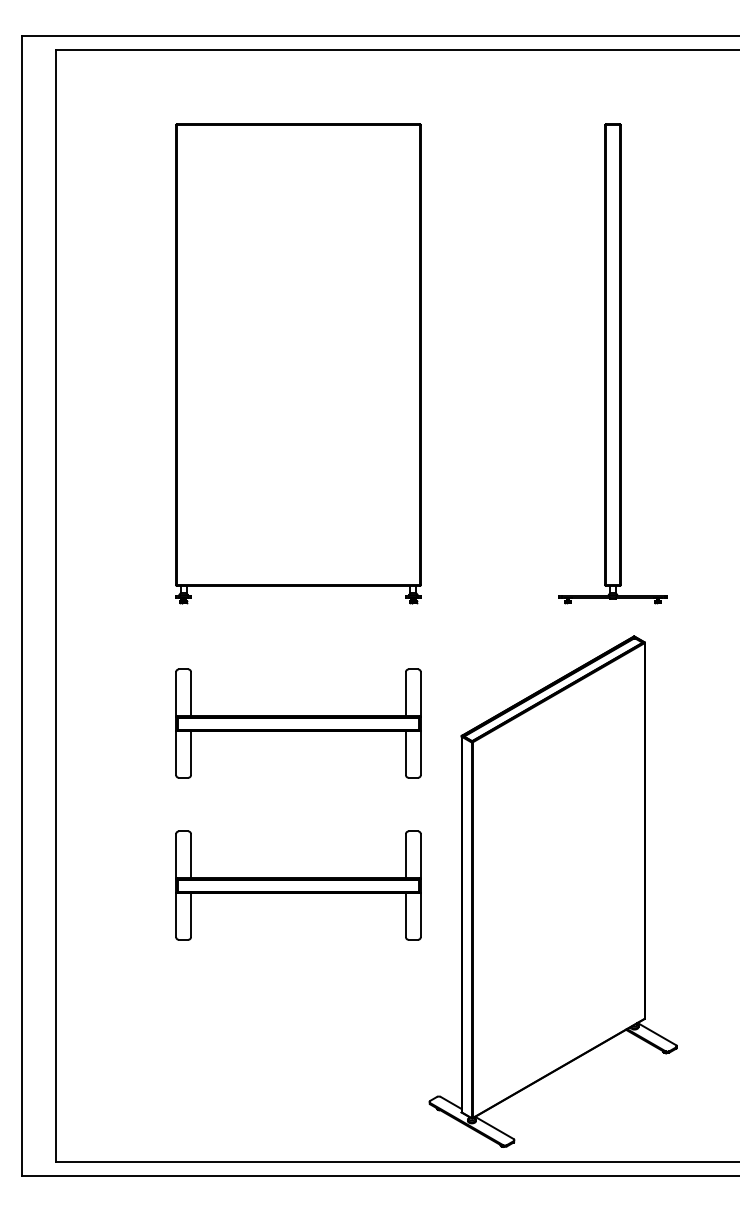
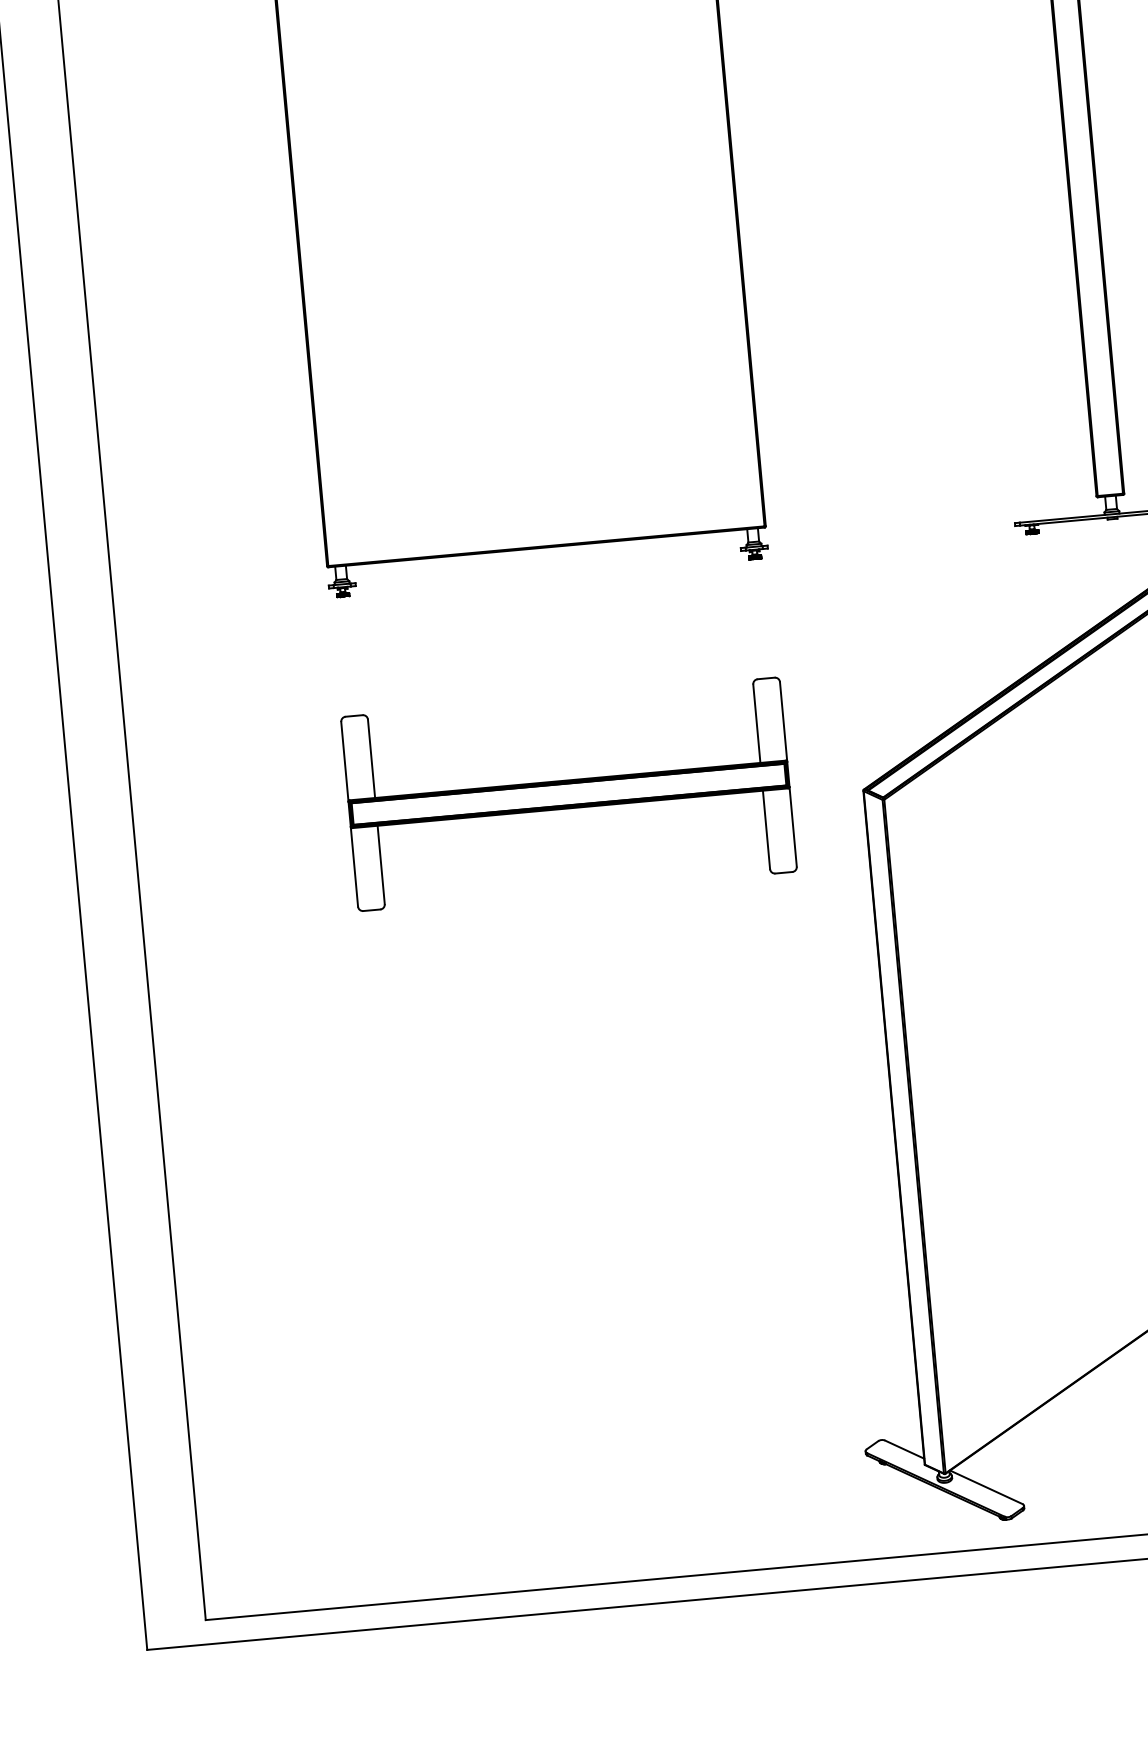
part: (298, 885) -> (595, 1084), removed

